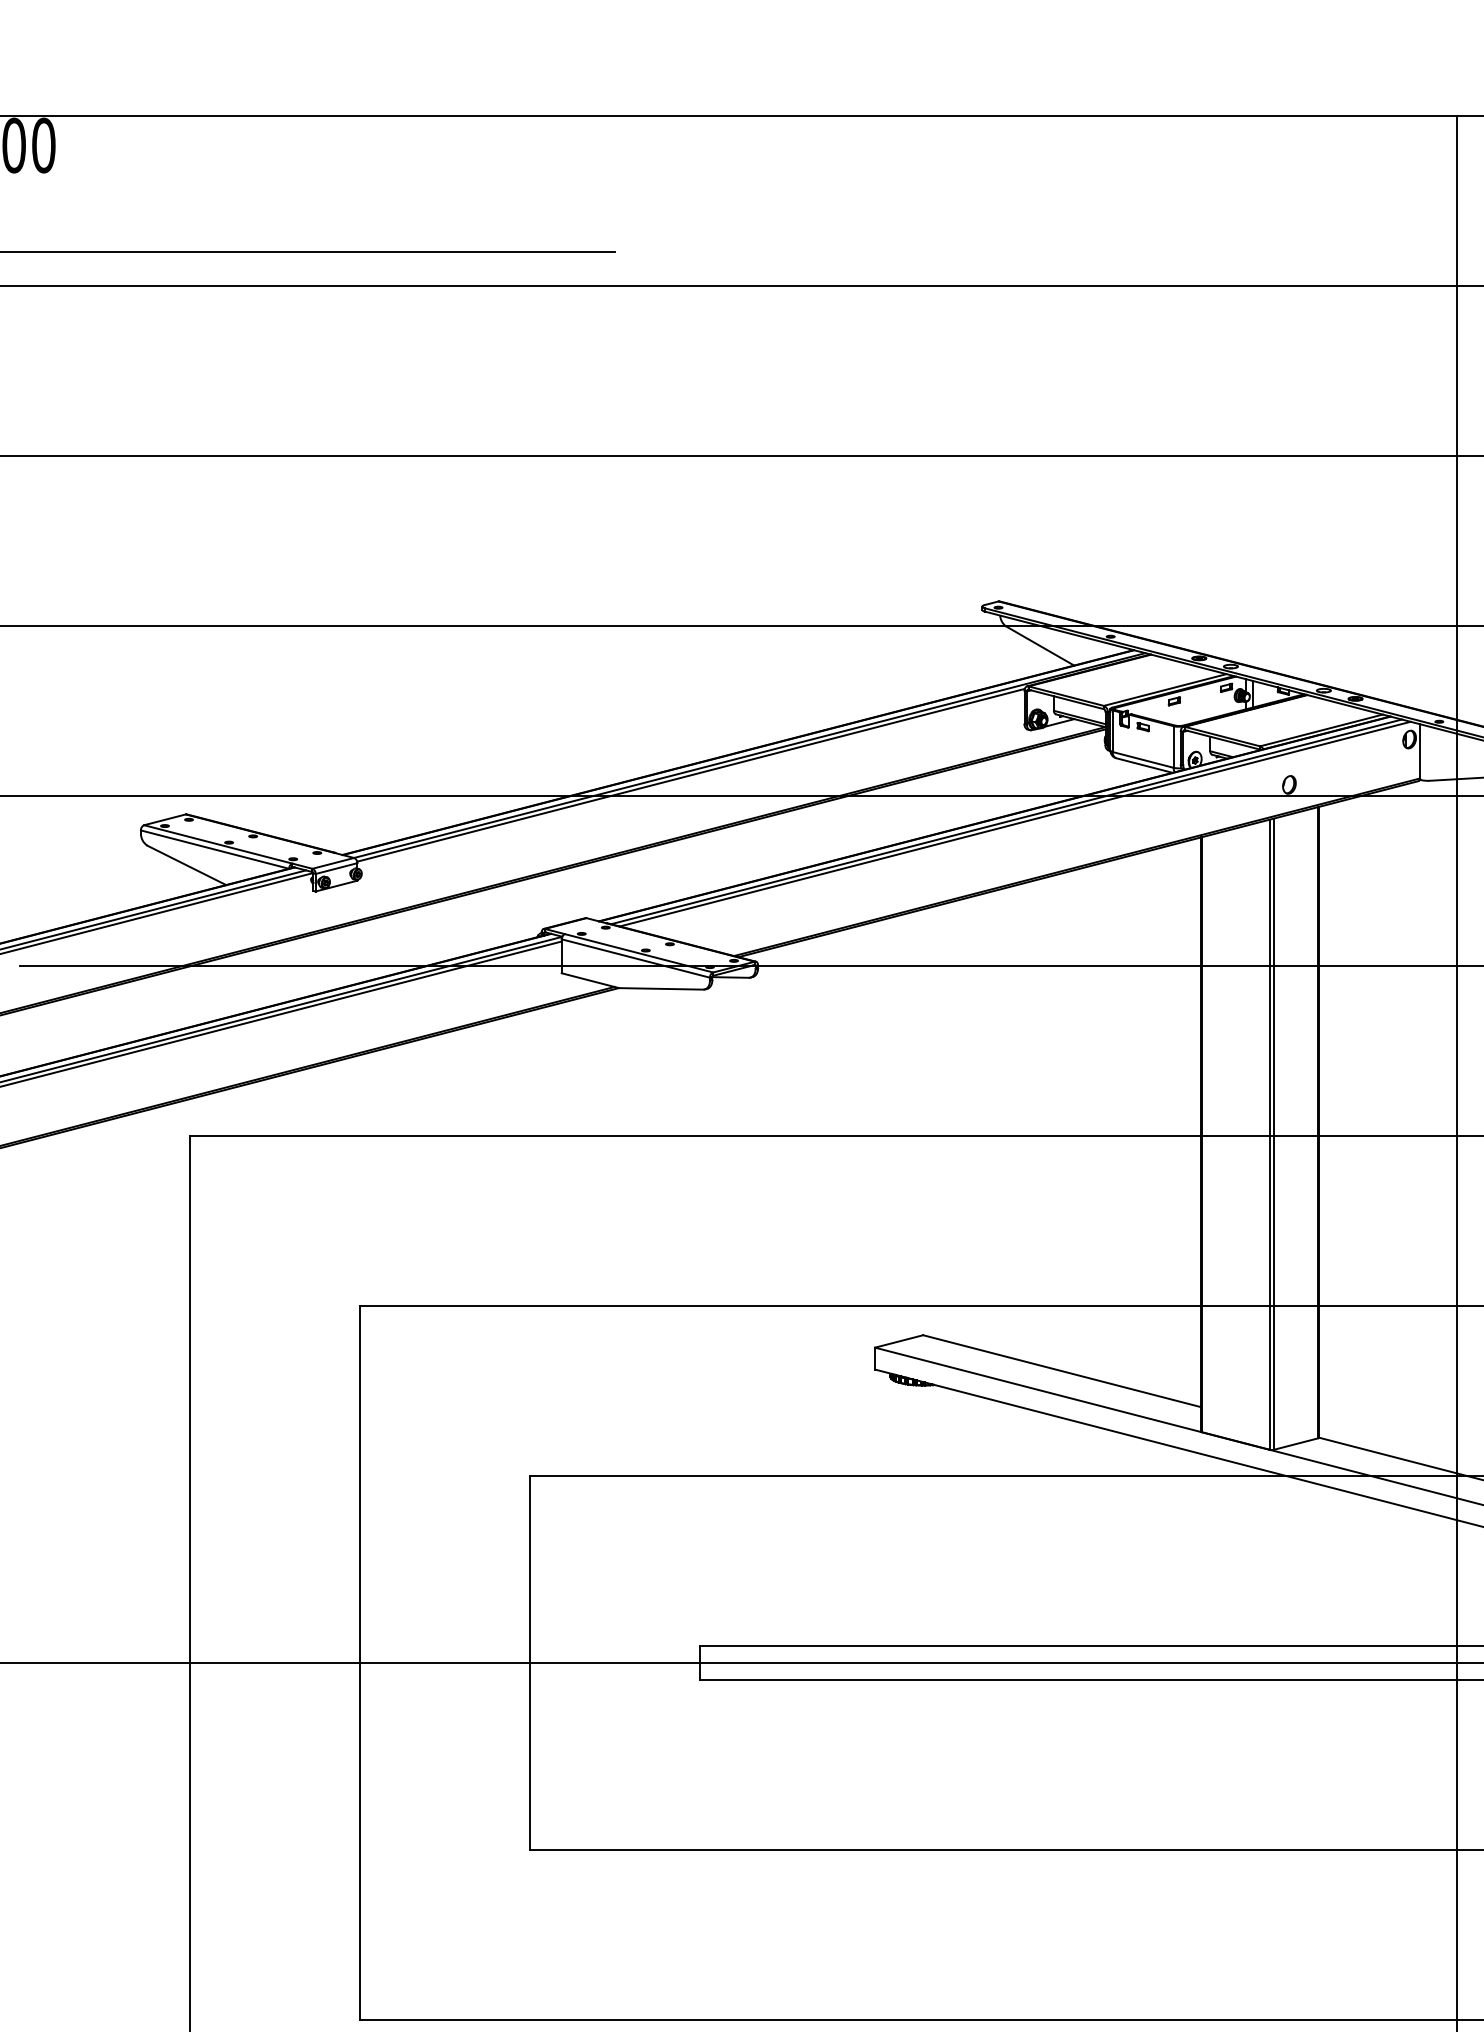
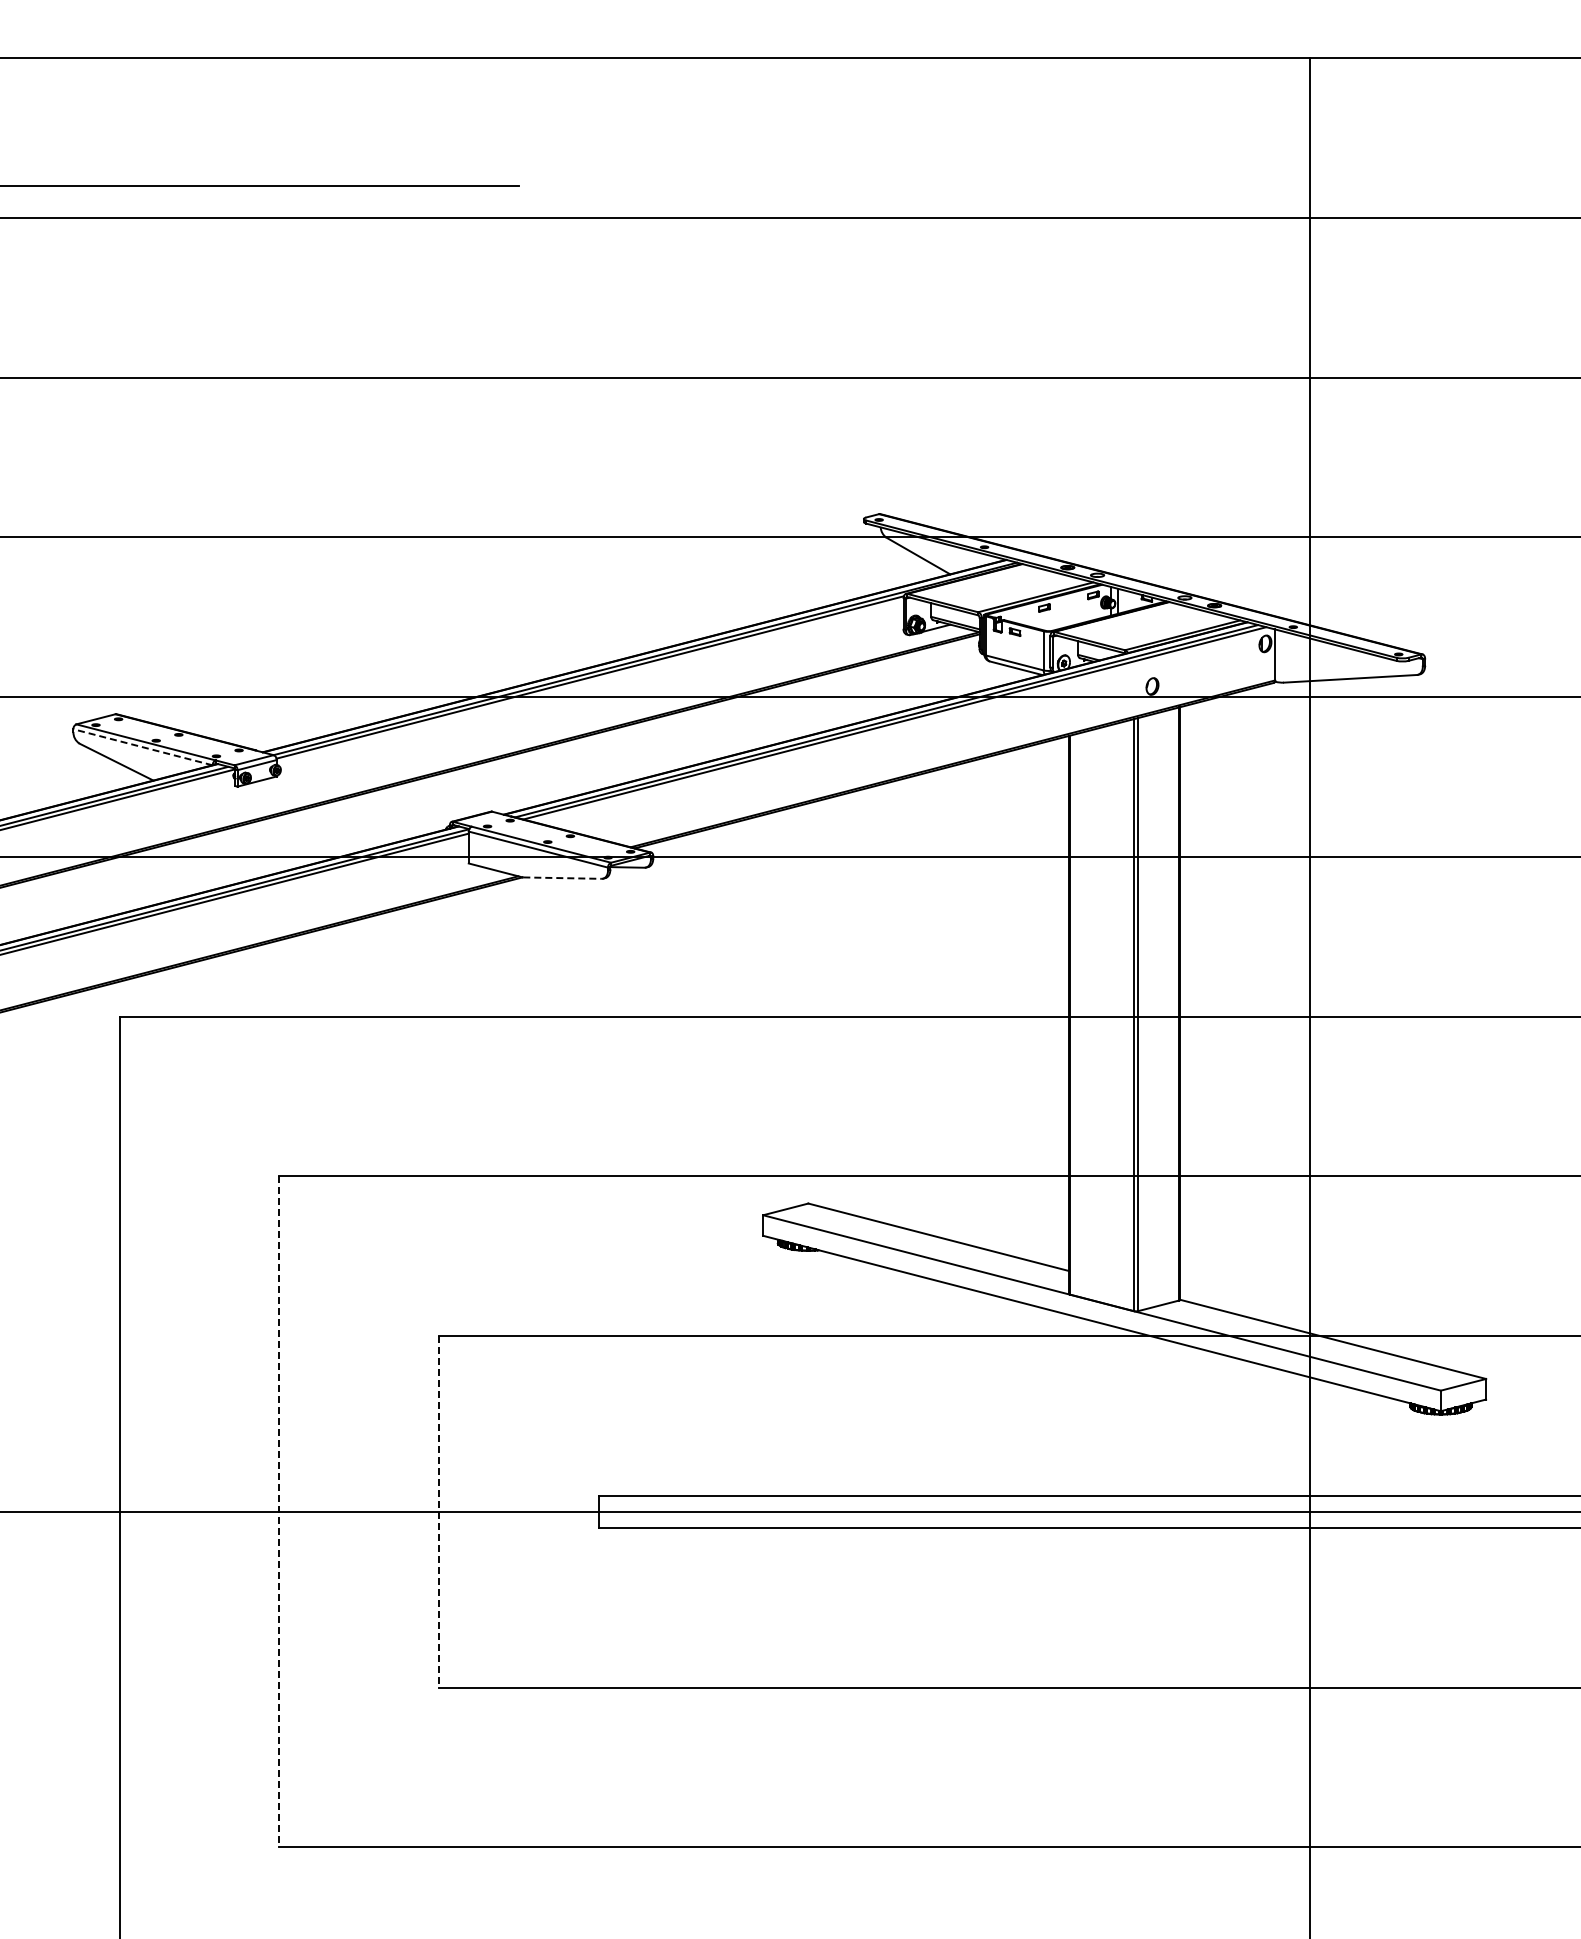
line: (215, 849) -> (143, 747), solid -> dashed
line: (662, 989) -> (563, 878), solid -> dashed
line: (530, 1662) -> (439, 1511), solid -> dashed
line: (360, 1664) -> (279, 1512), solid -> dashed

